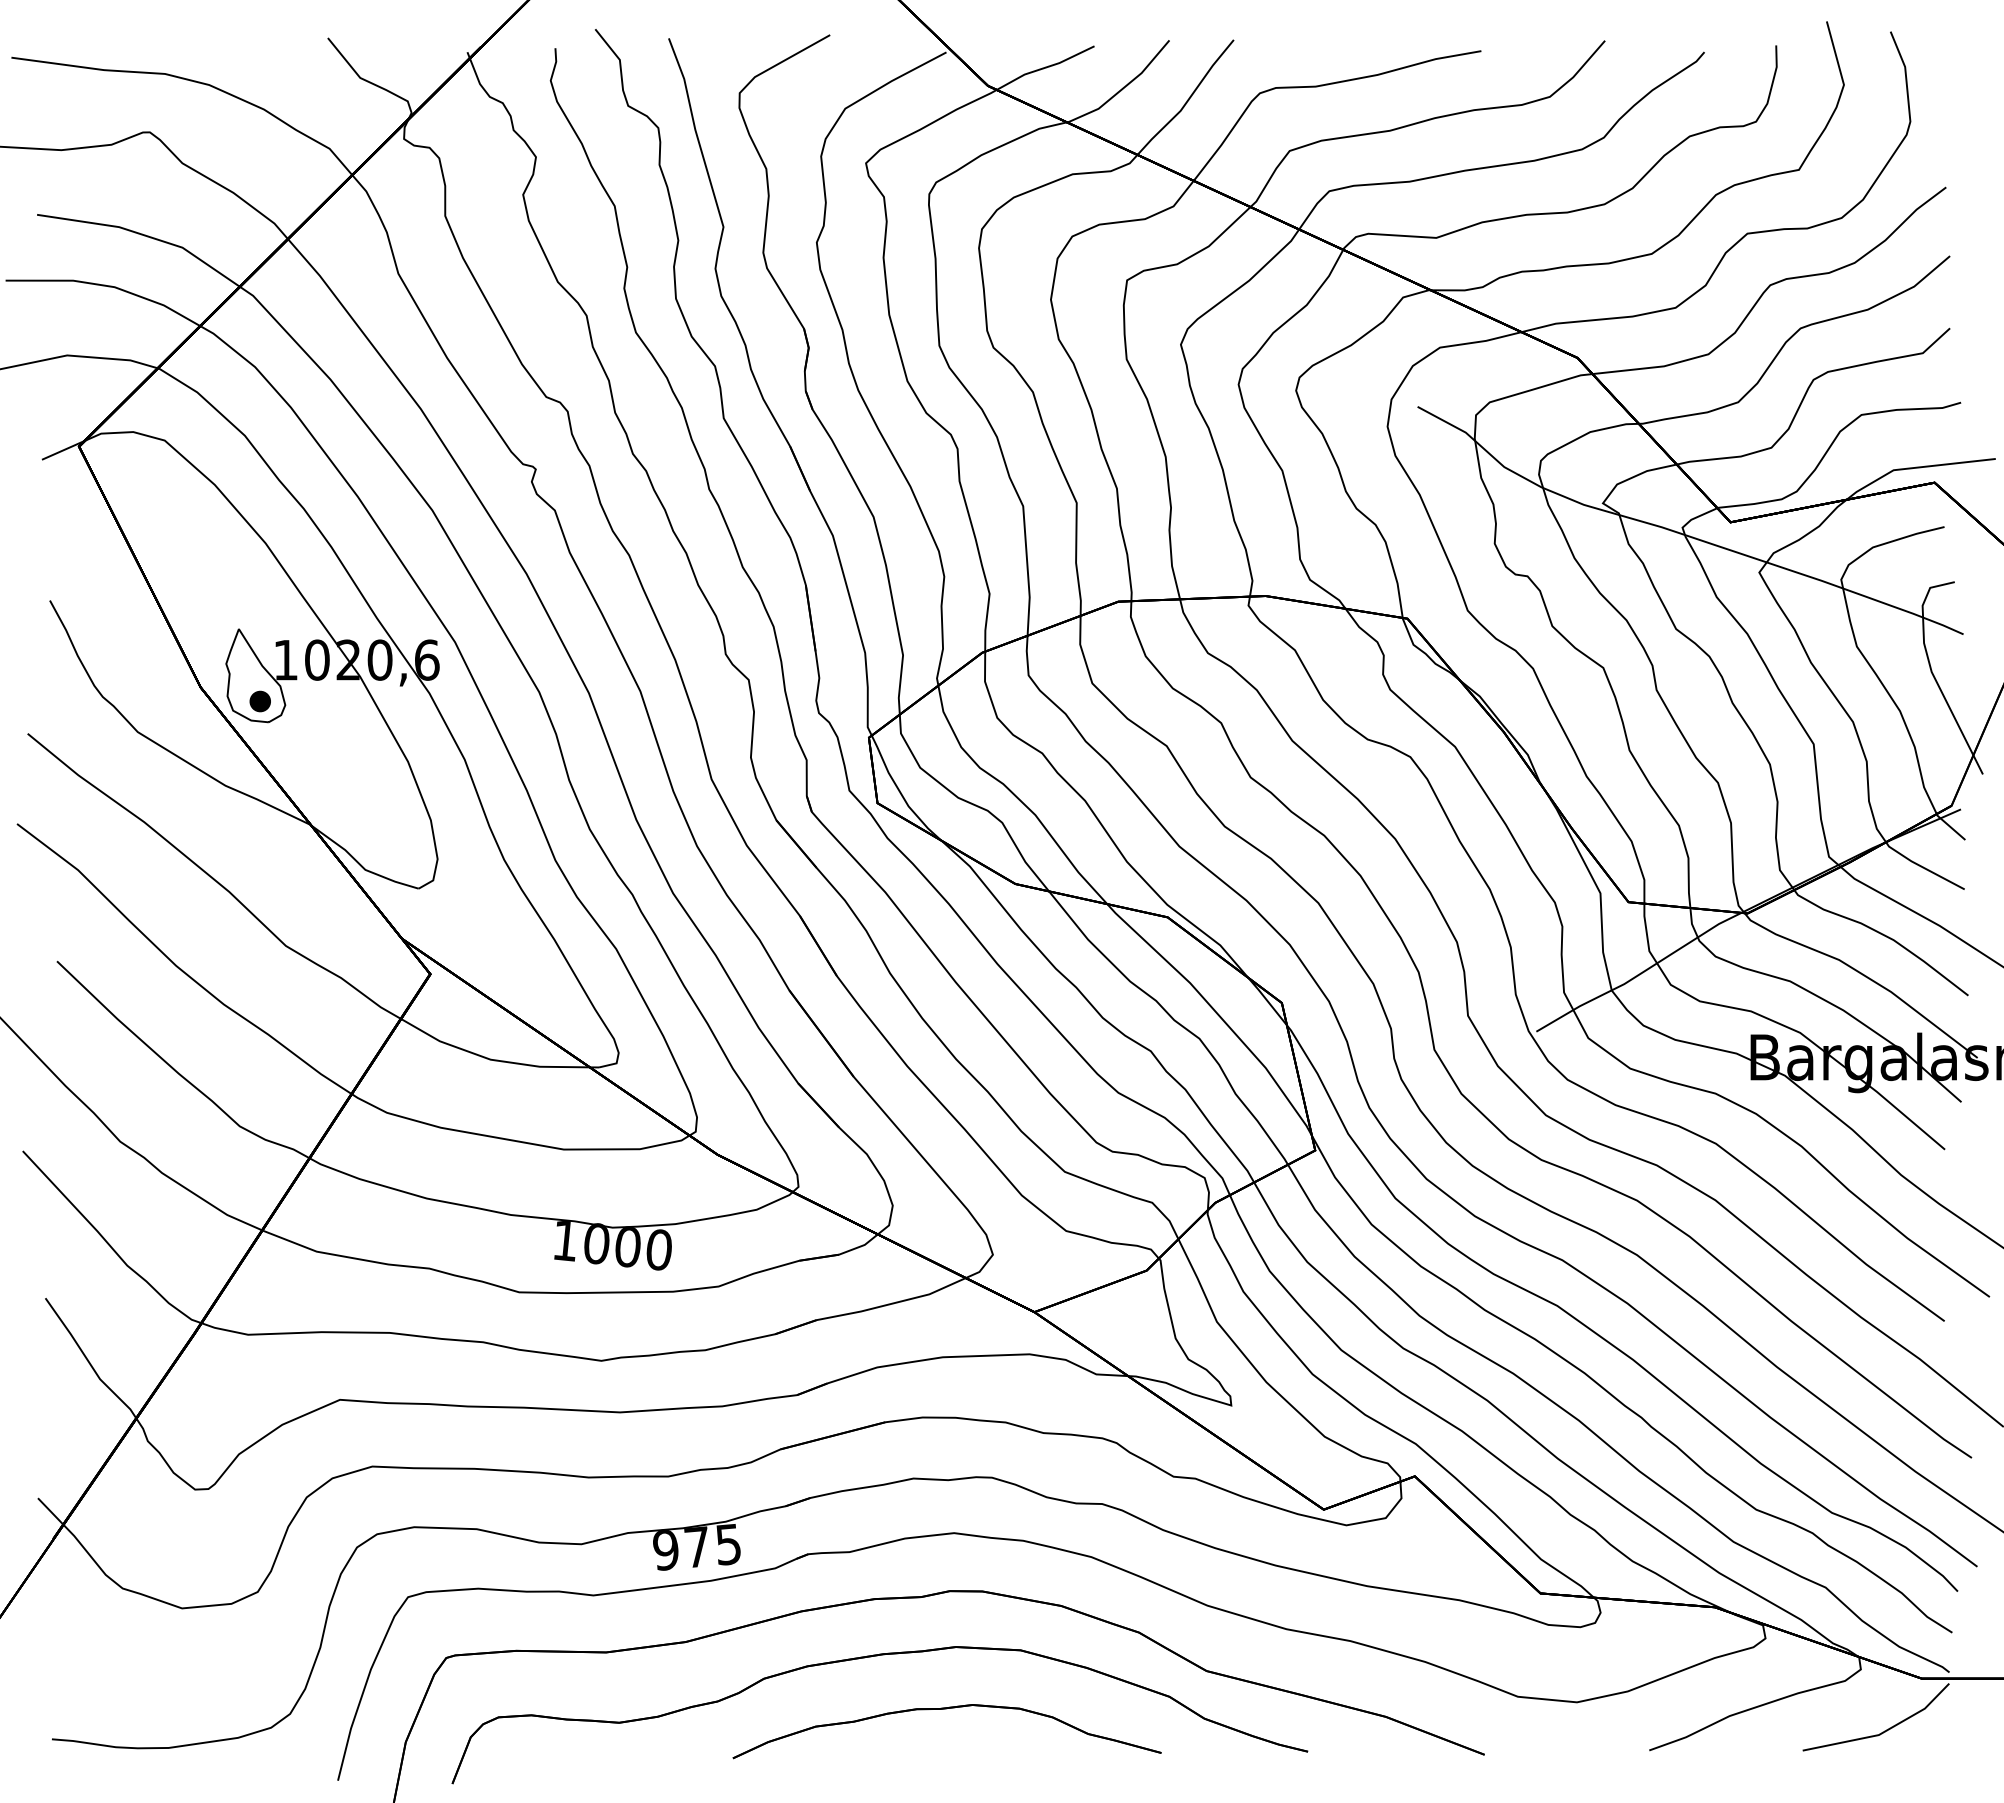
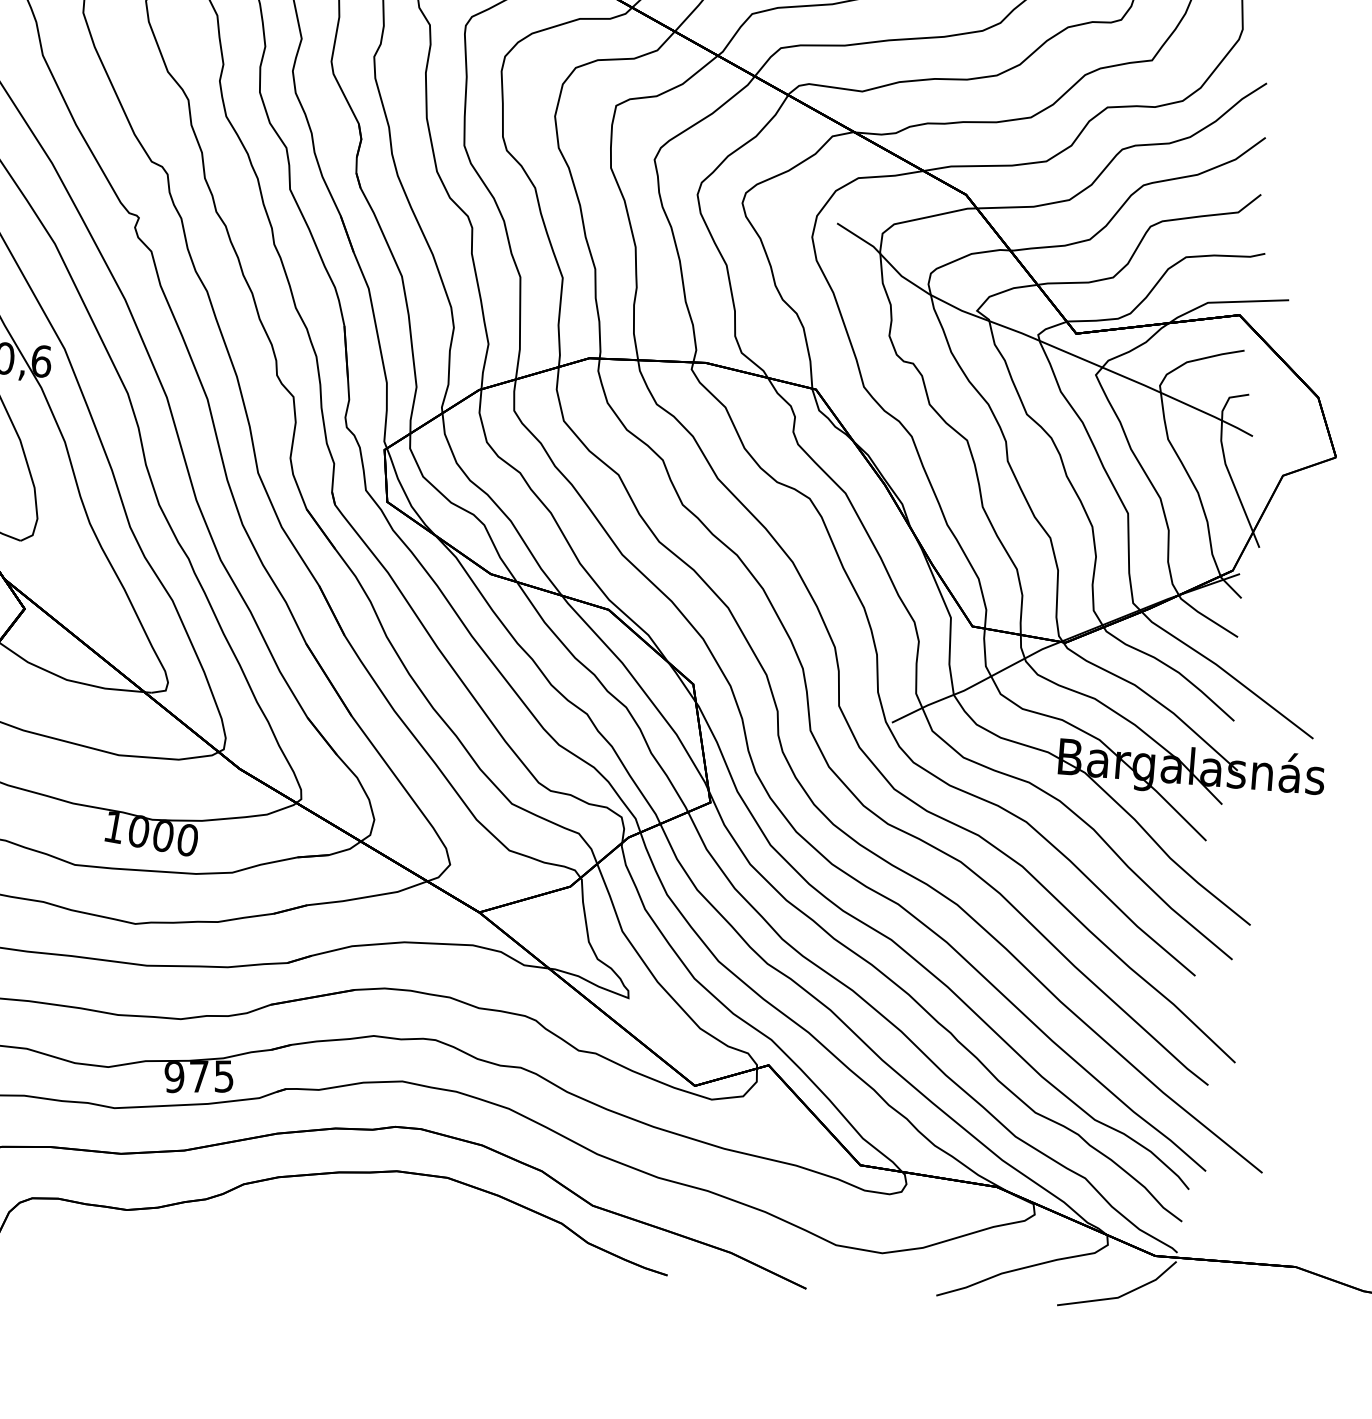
part: (946, 1709) -> (385, 1219), removed

